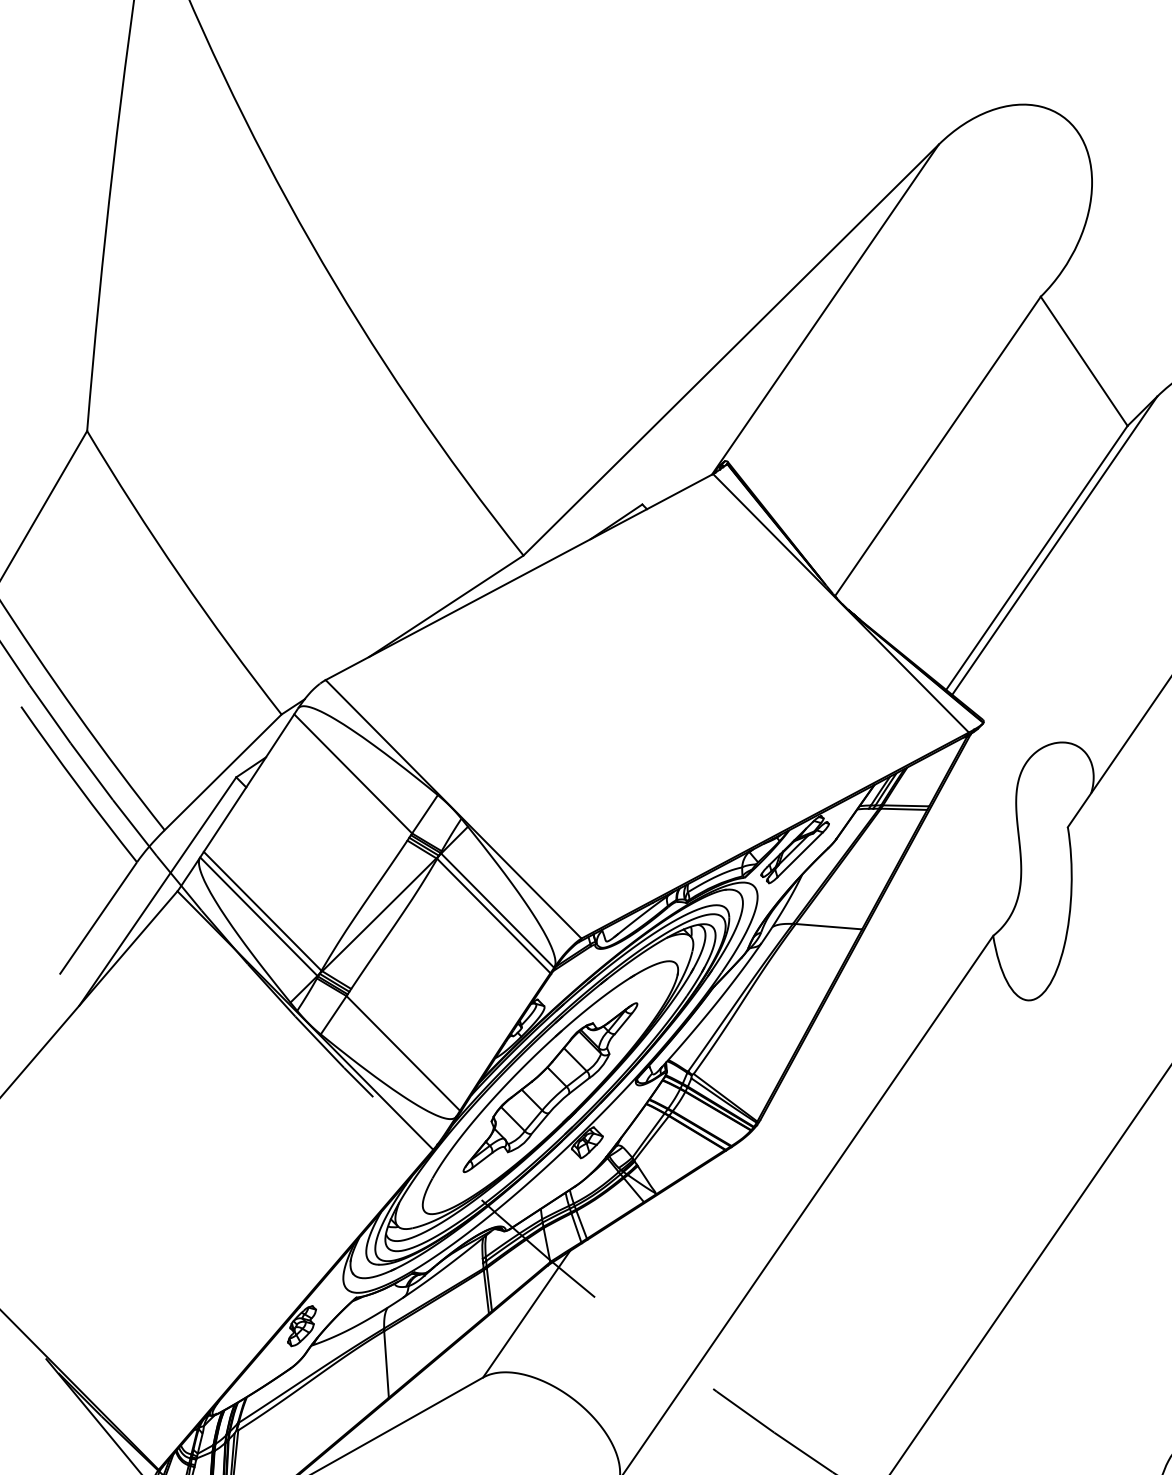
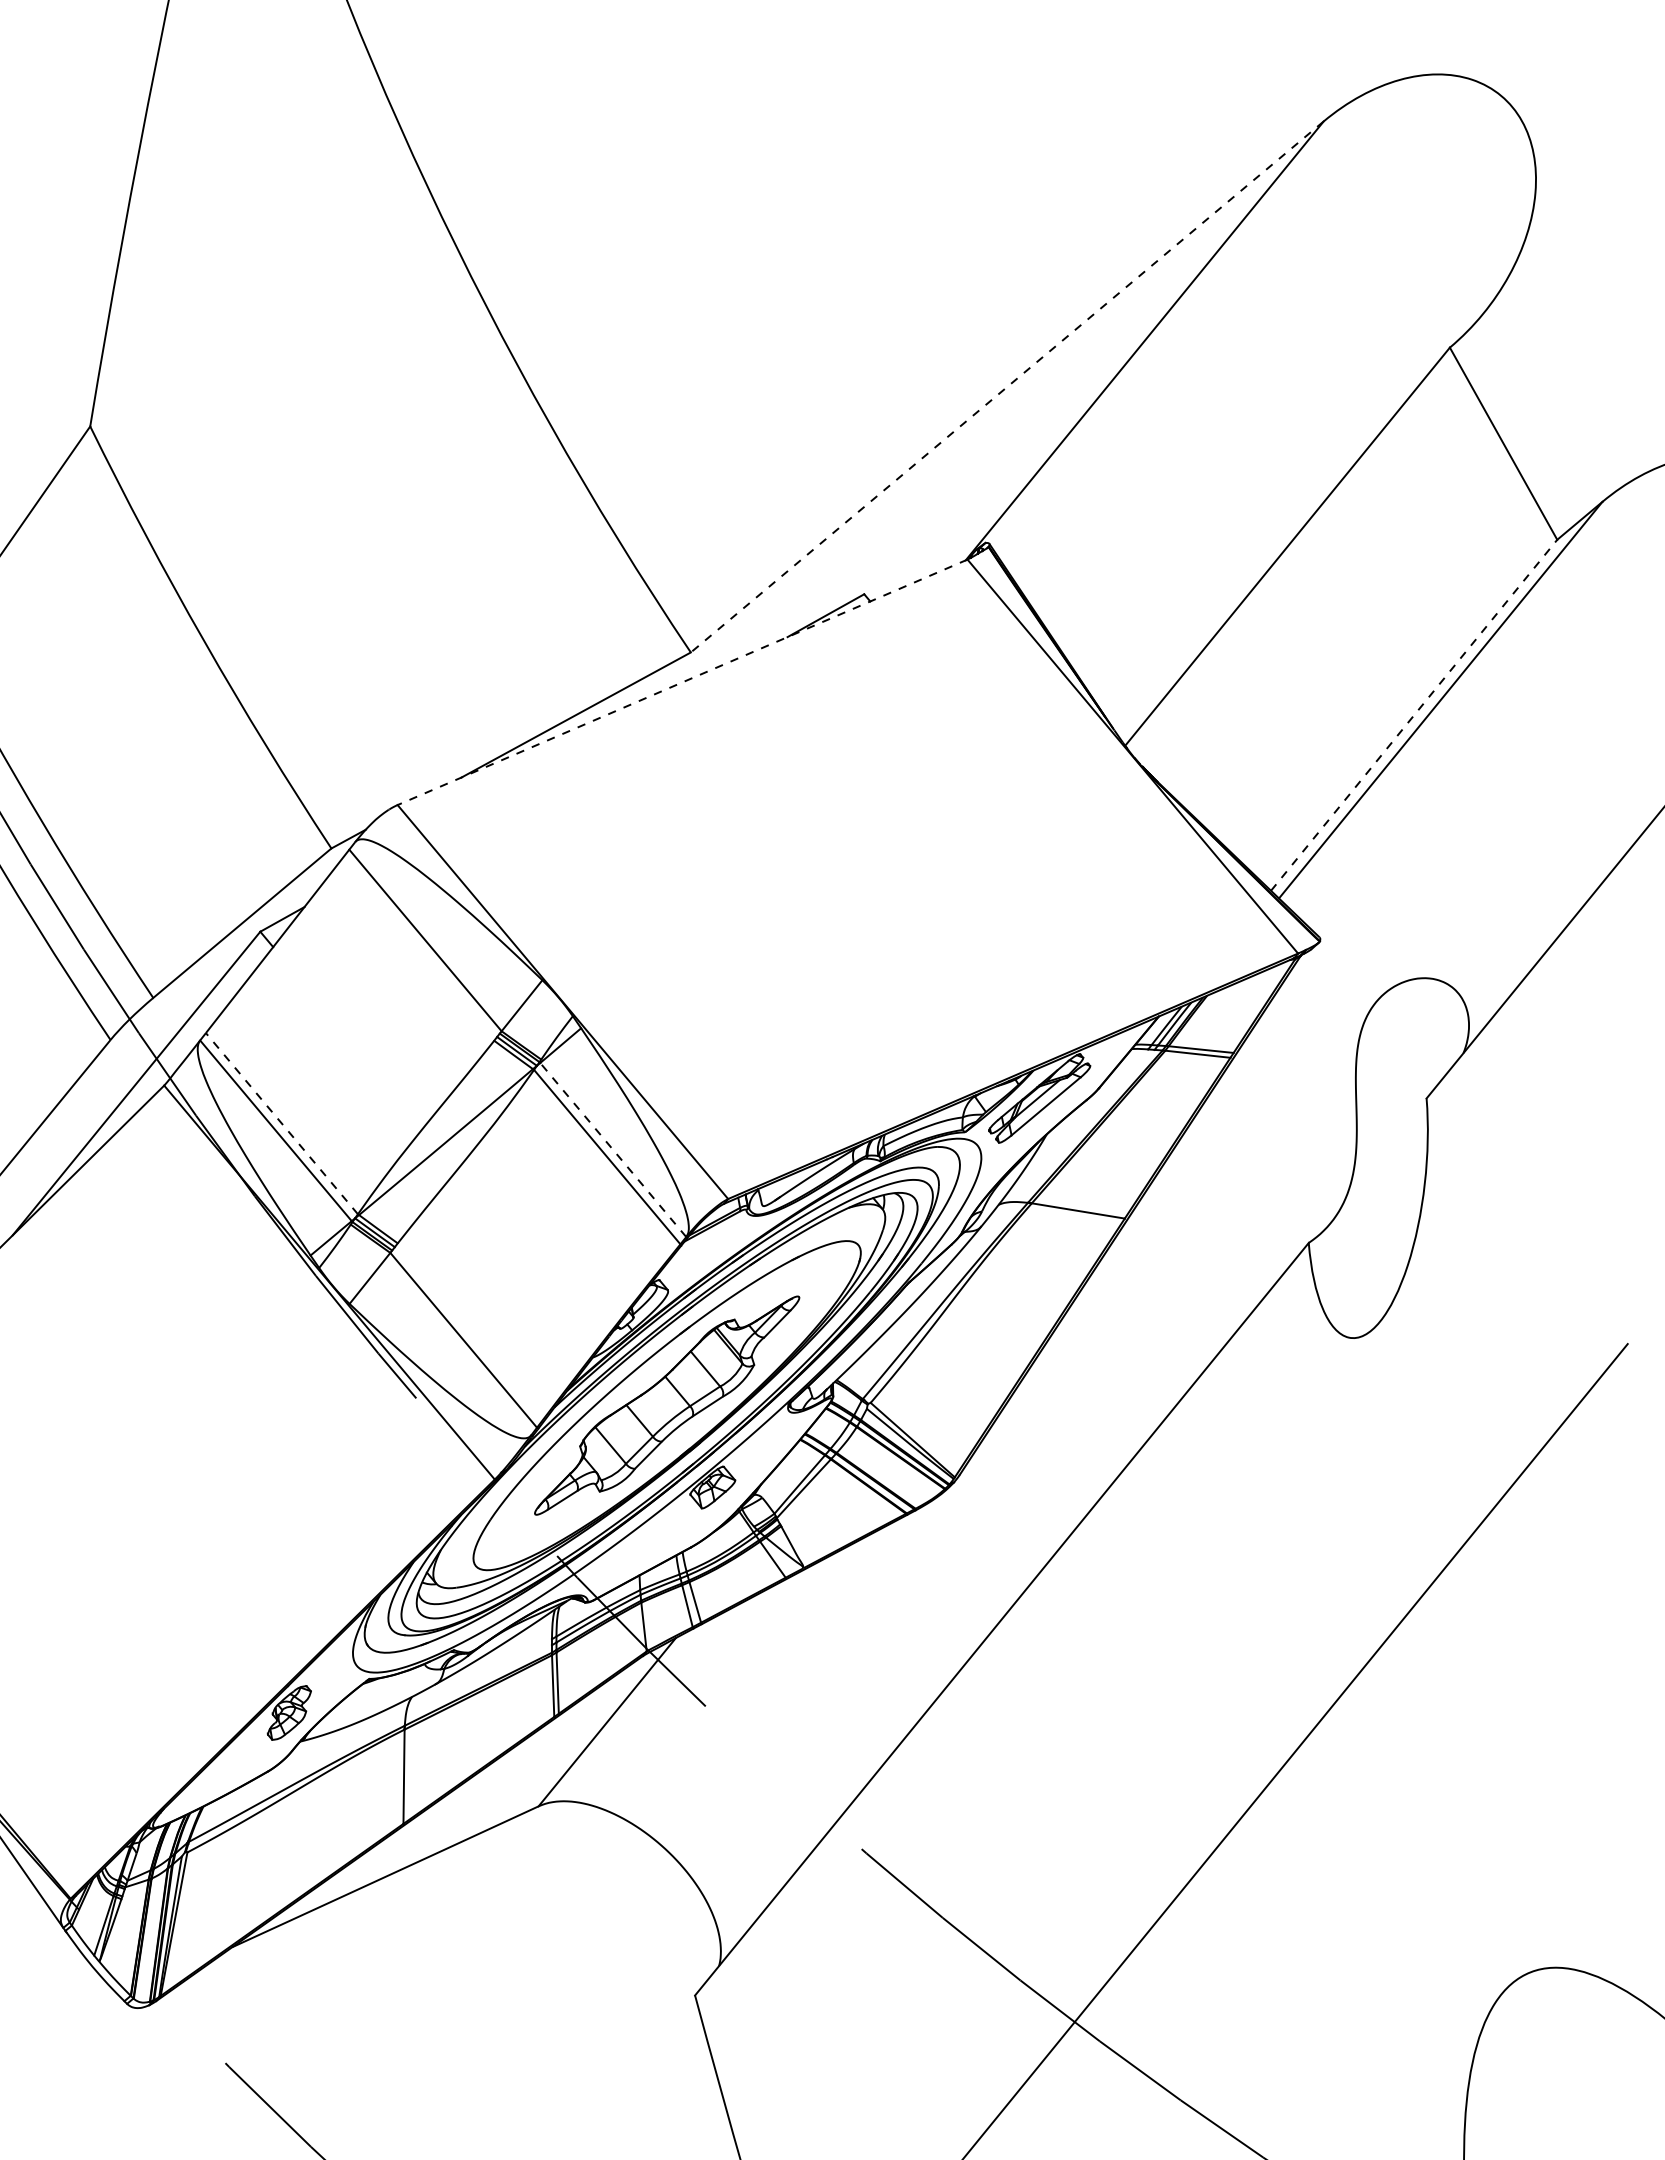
line: (731, 350) -> (1007, 387), solid -> dashed
line: (1037, 557) -> (1414, 714), solid -> dashed
line: (519, 577) -> (682, 682), solid -> dashed
line: (262, 911) -> (281, 1123), solid -> dashed
line: (497, 911) -> (613, 1150), solid -> dashed

